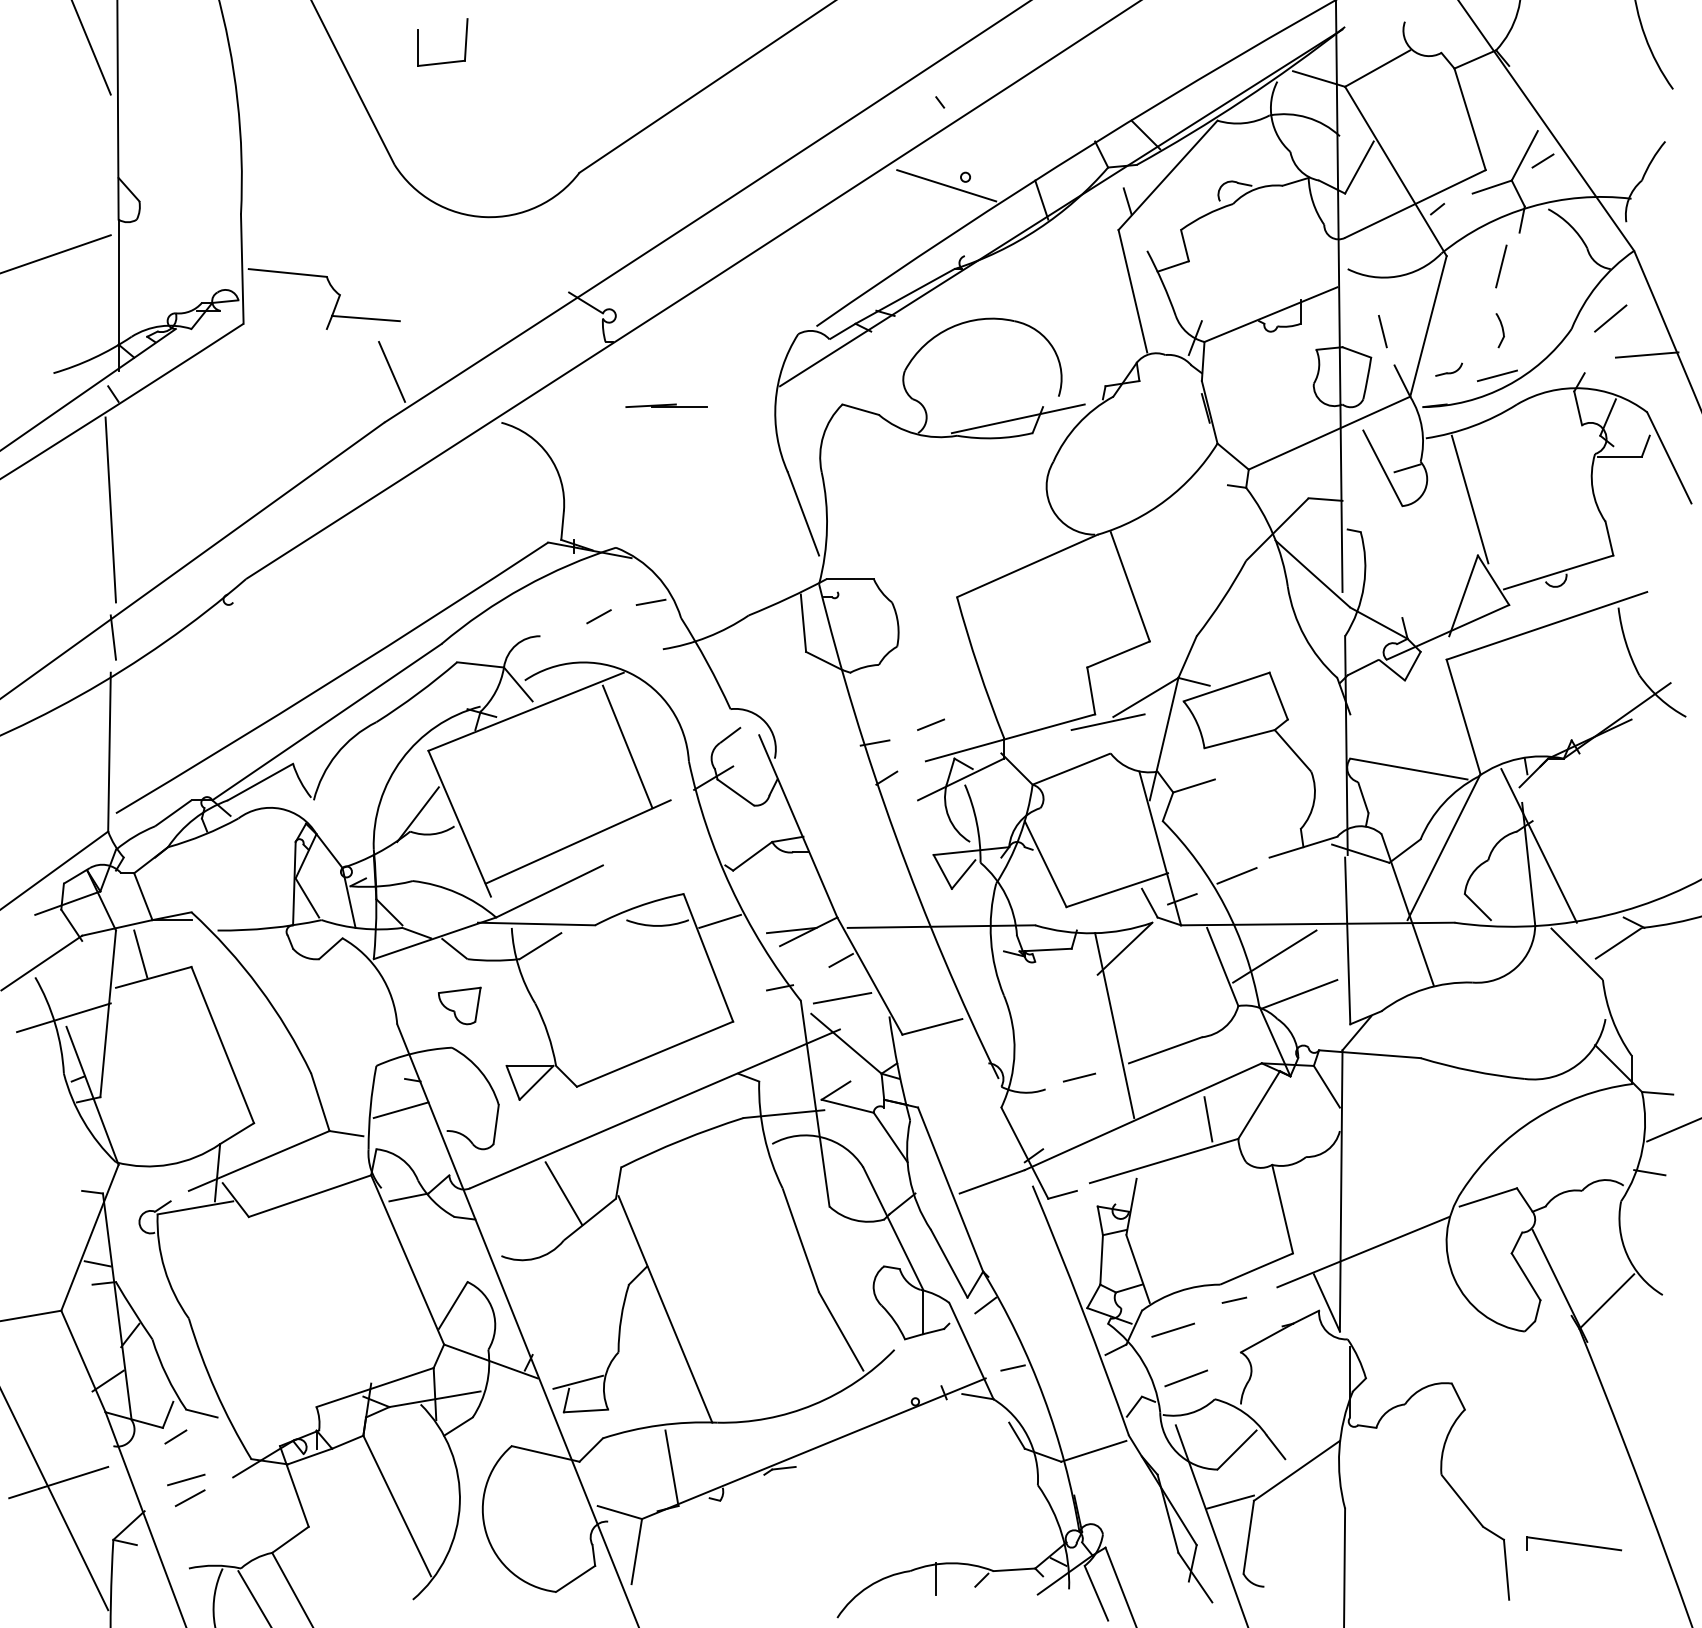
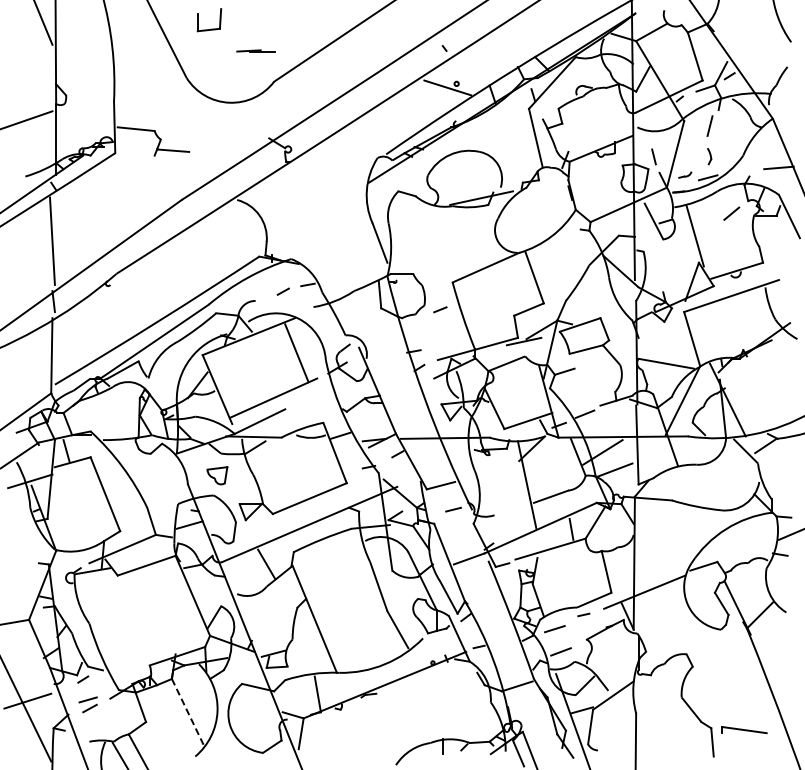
line: (1610, 318) -> (731, 213), moved
line: (392, 370) -> (185, 175), removed
line: (664, 404) -> (255, 50), moved
line: (931, 724) -> (440, 309), moved
line: (842, 996) -> (398, 471), removed
line: (1079, 1077) -> (453, 509), moved
line: (396, 1506) -> (187, 712), solid -> dashed

